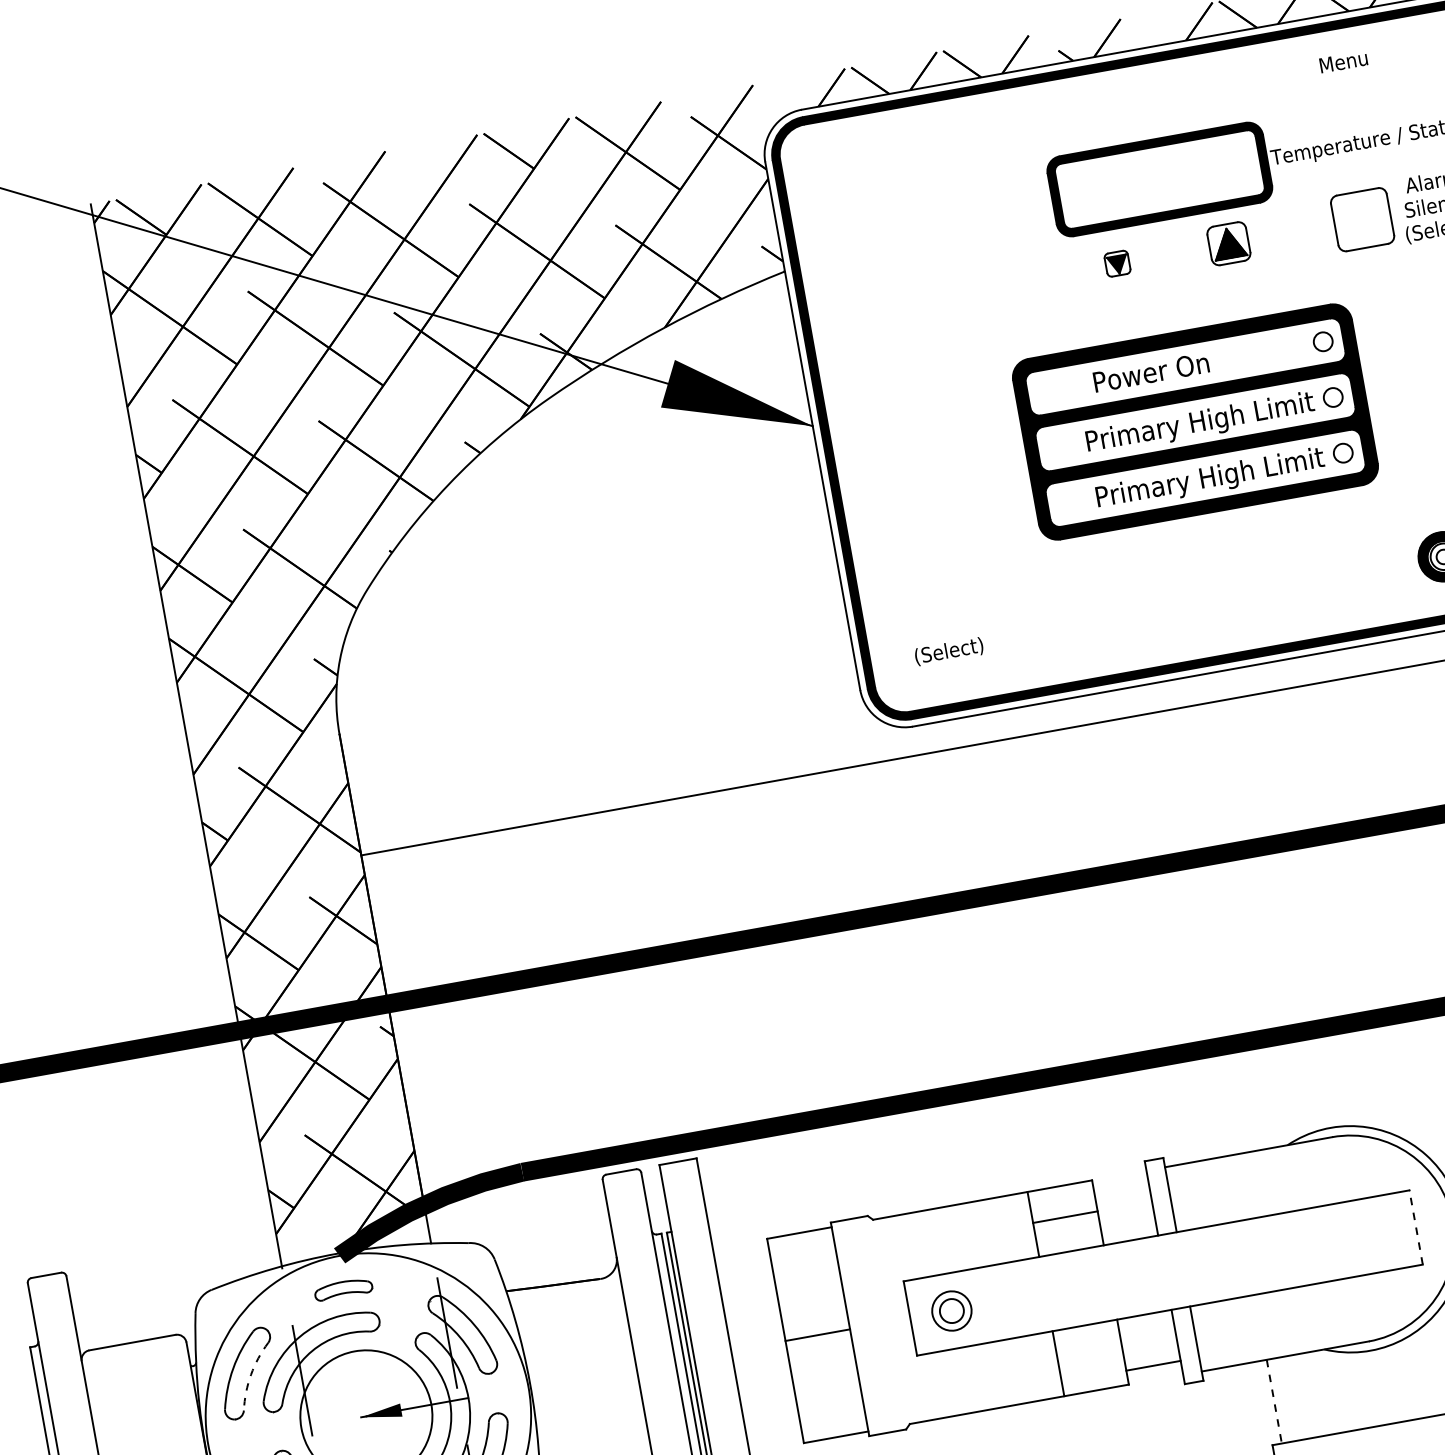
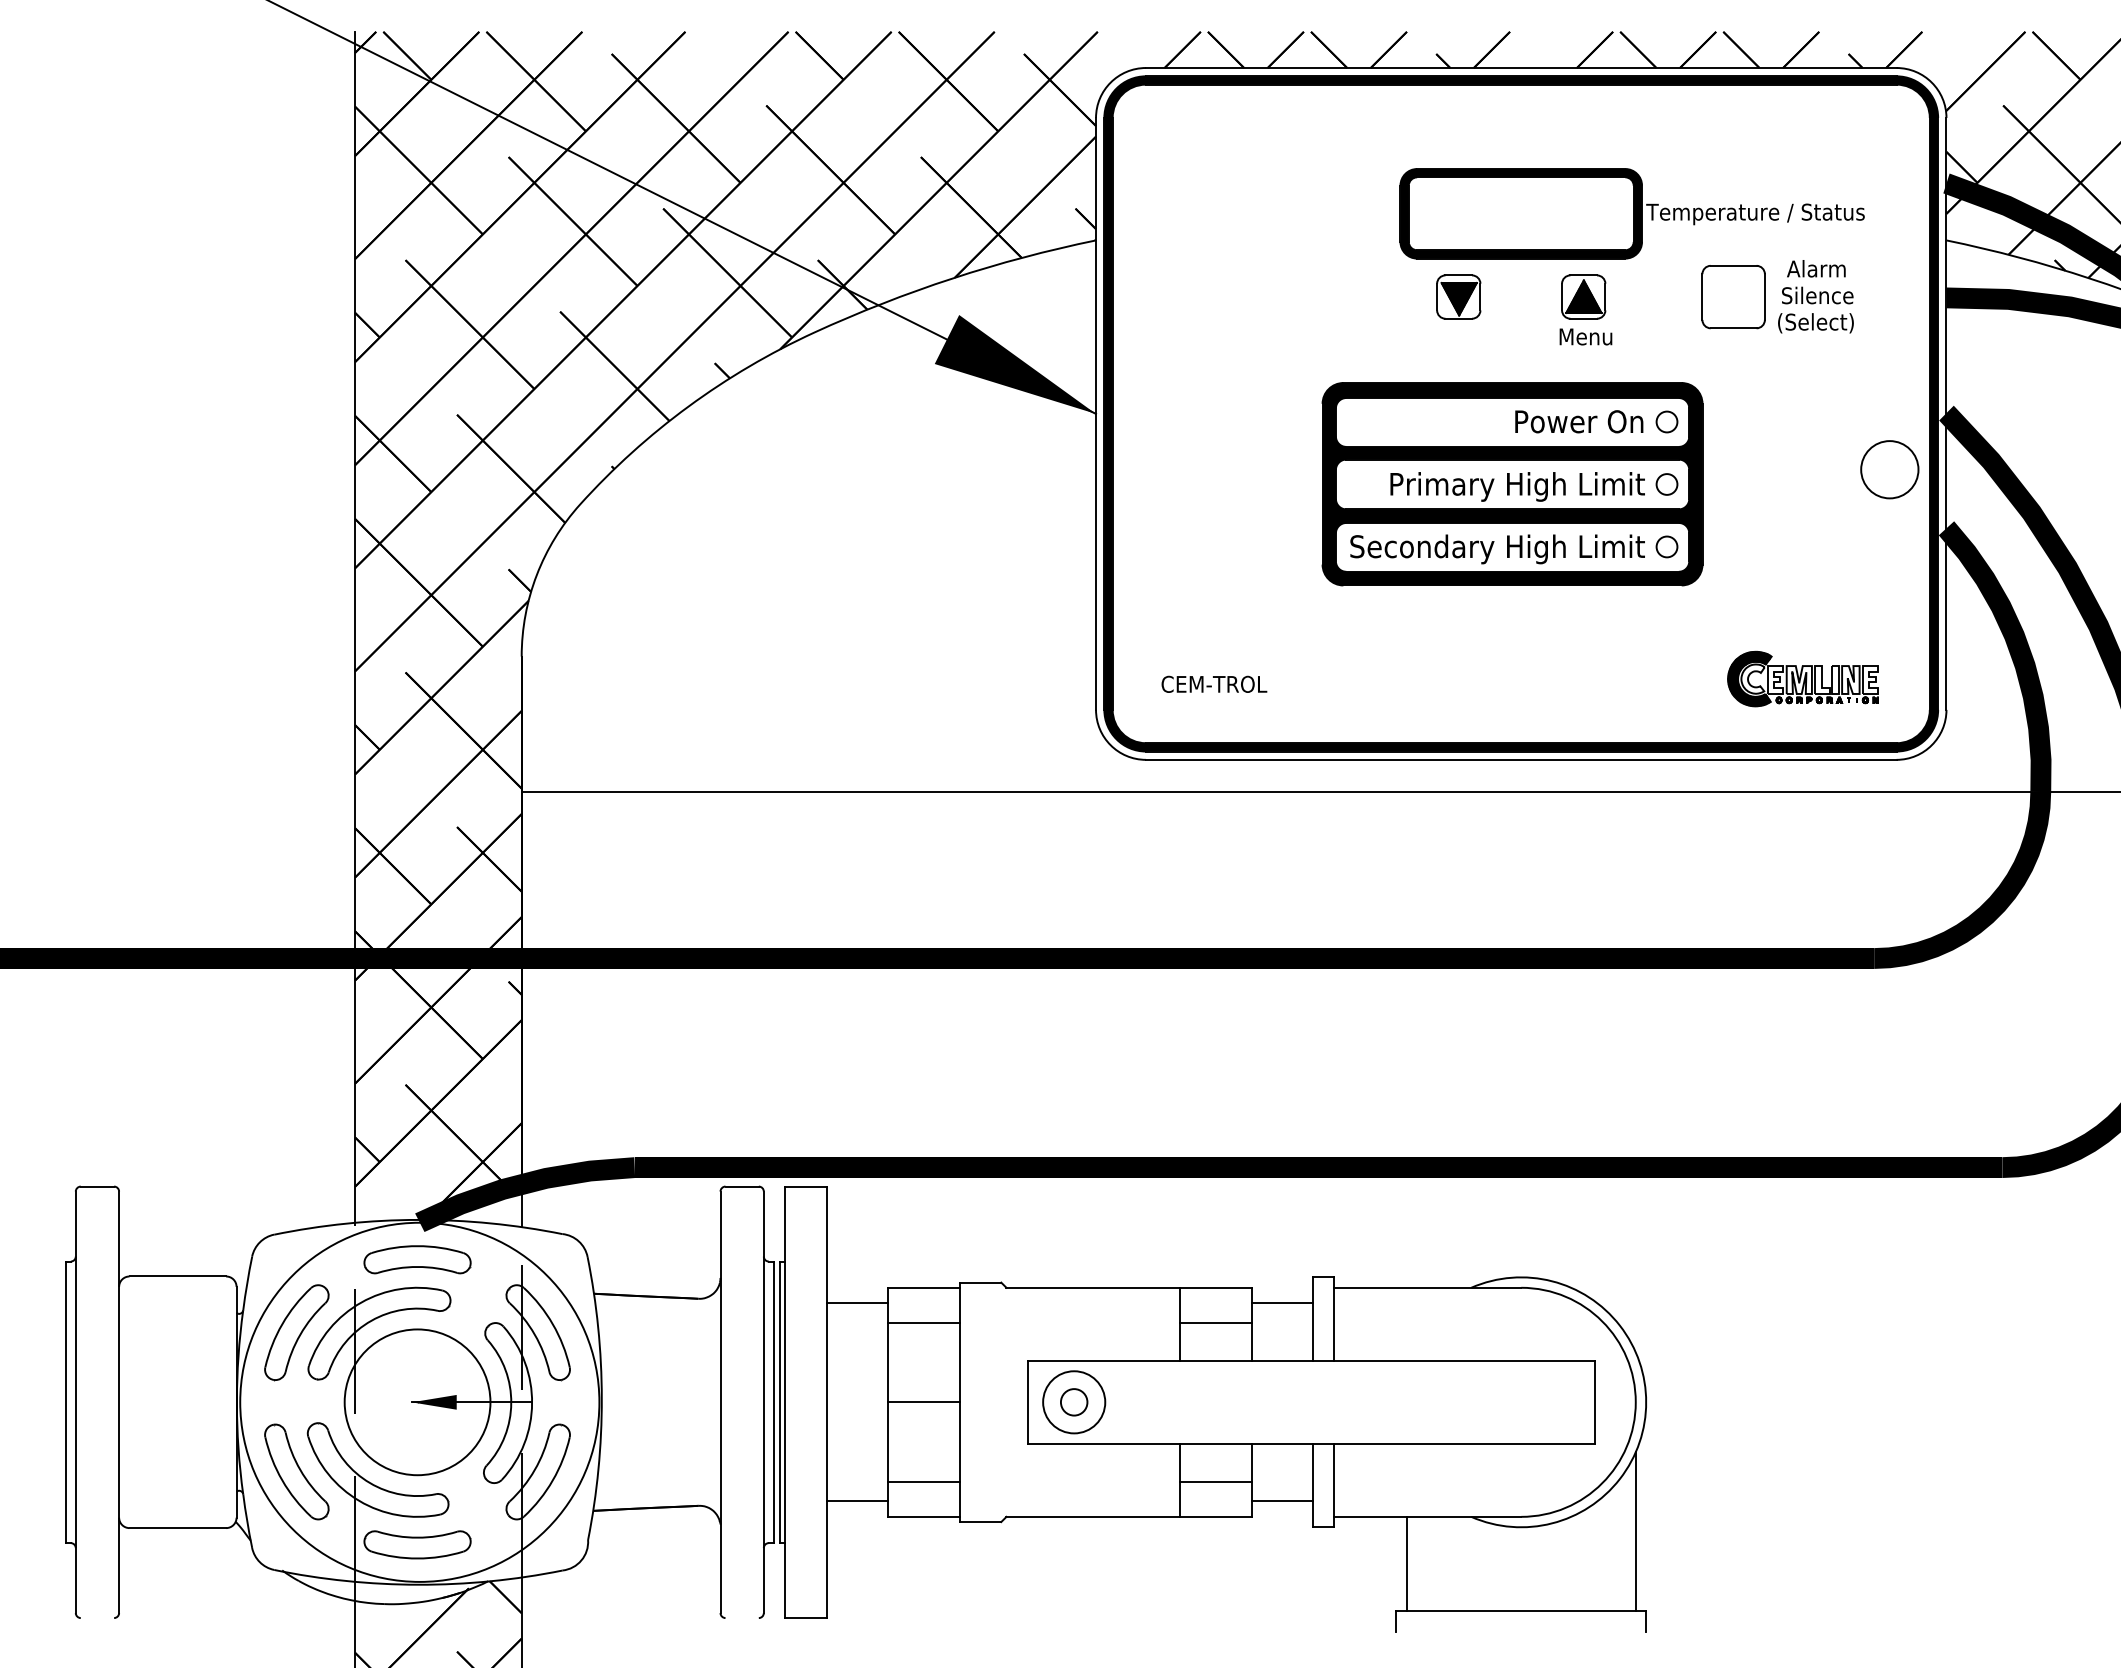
text: (1343, 61) -> (1585, 336), moved
part: (1117, 263) -> (1458, 296), size x1.67
text: (1151, 372) -> (1579, 421), moved
text: (1104, 495) -> (1399, 546), Primary High Limit -> Secondary High Limit
text: (962, 649) -> (1214, 685), (Select) -> CEM-TROL
line: (1121, 1189) -> (1282, 1303), added
line: (1415, 1227) -> (1594, 1402), dashed -> solid
line: (741, 1257) -> (856, 1303), added
line: (804, 1264) -> (923, 1322), added
part: (343, 1289) -> (417, 1259), size x1.67
circle: (952, 1311) -> (1074, 1402), size x1.43
line: (1090, 1359) -> (1215, 1482), added
arc: (251, 1374) -> (300, 1334), dashed -> solid
line: (1274, 1401) -> (1406, 1563), dashed -> solid
line: (830, 1406) -> (923, 1482), added
line: (773, 1434) -> (856, 1501), added

